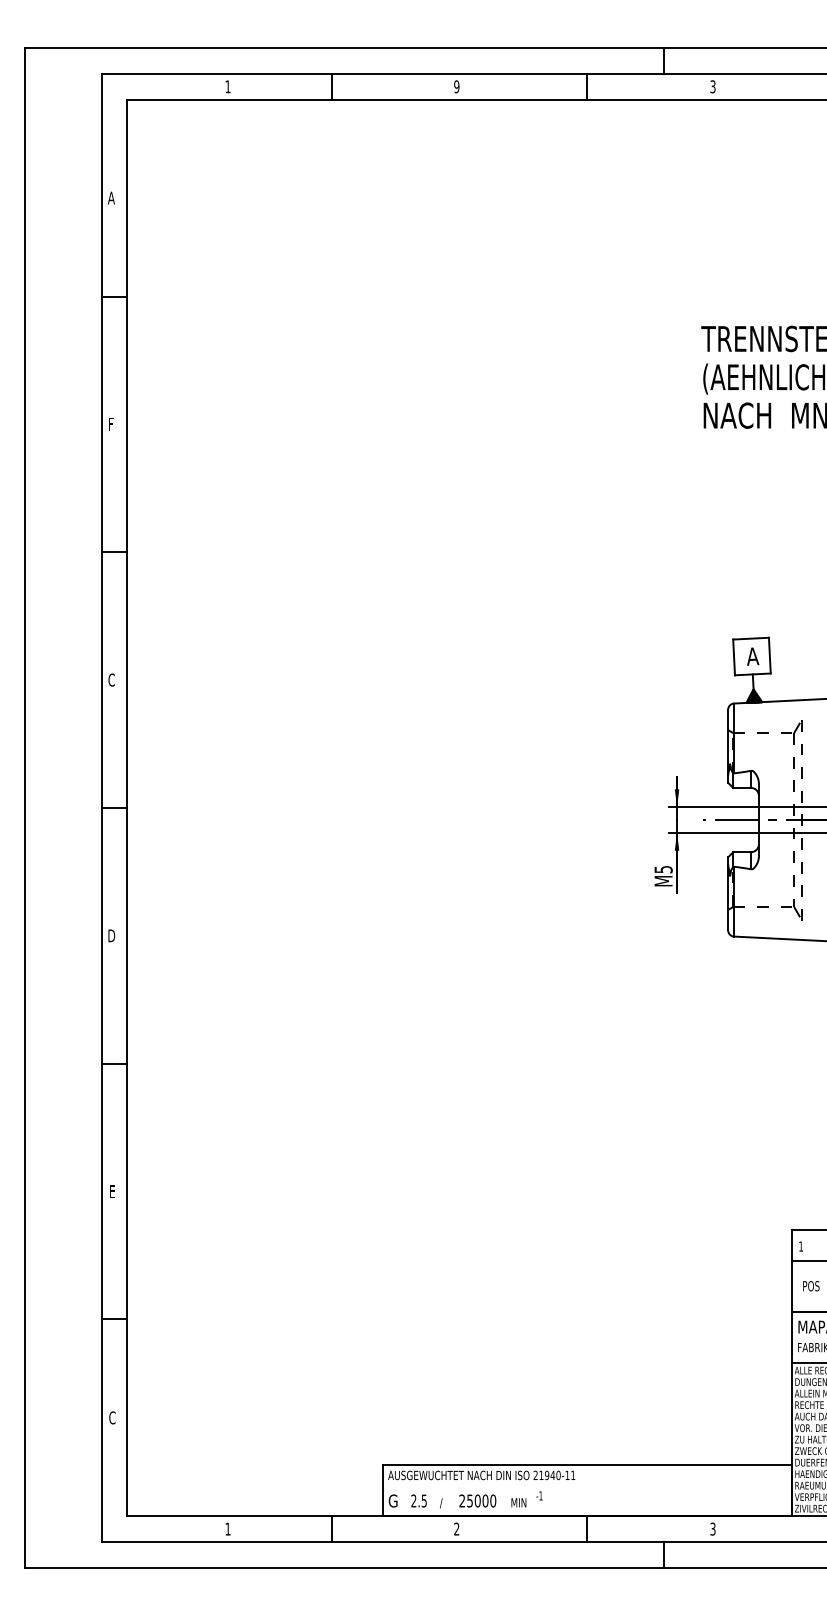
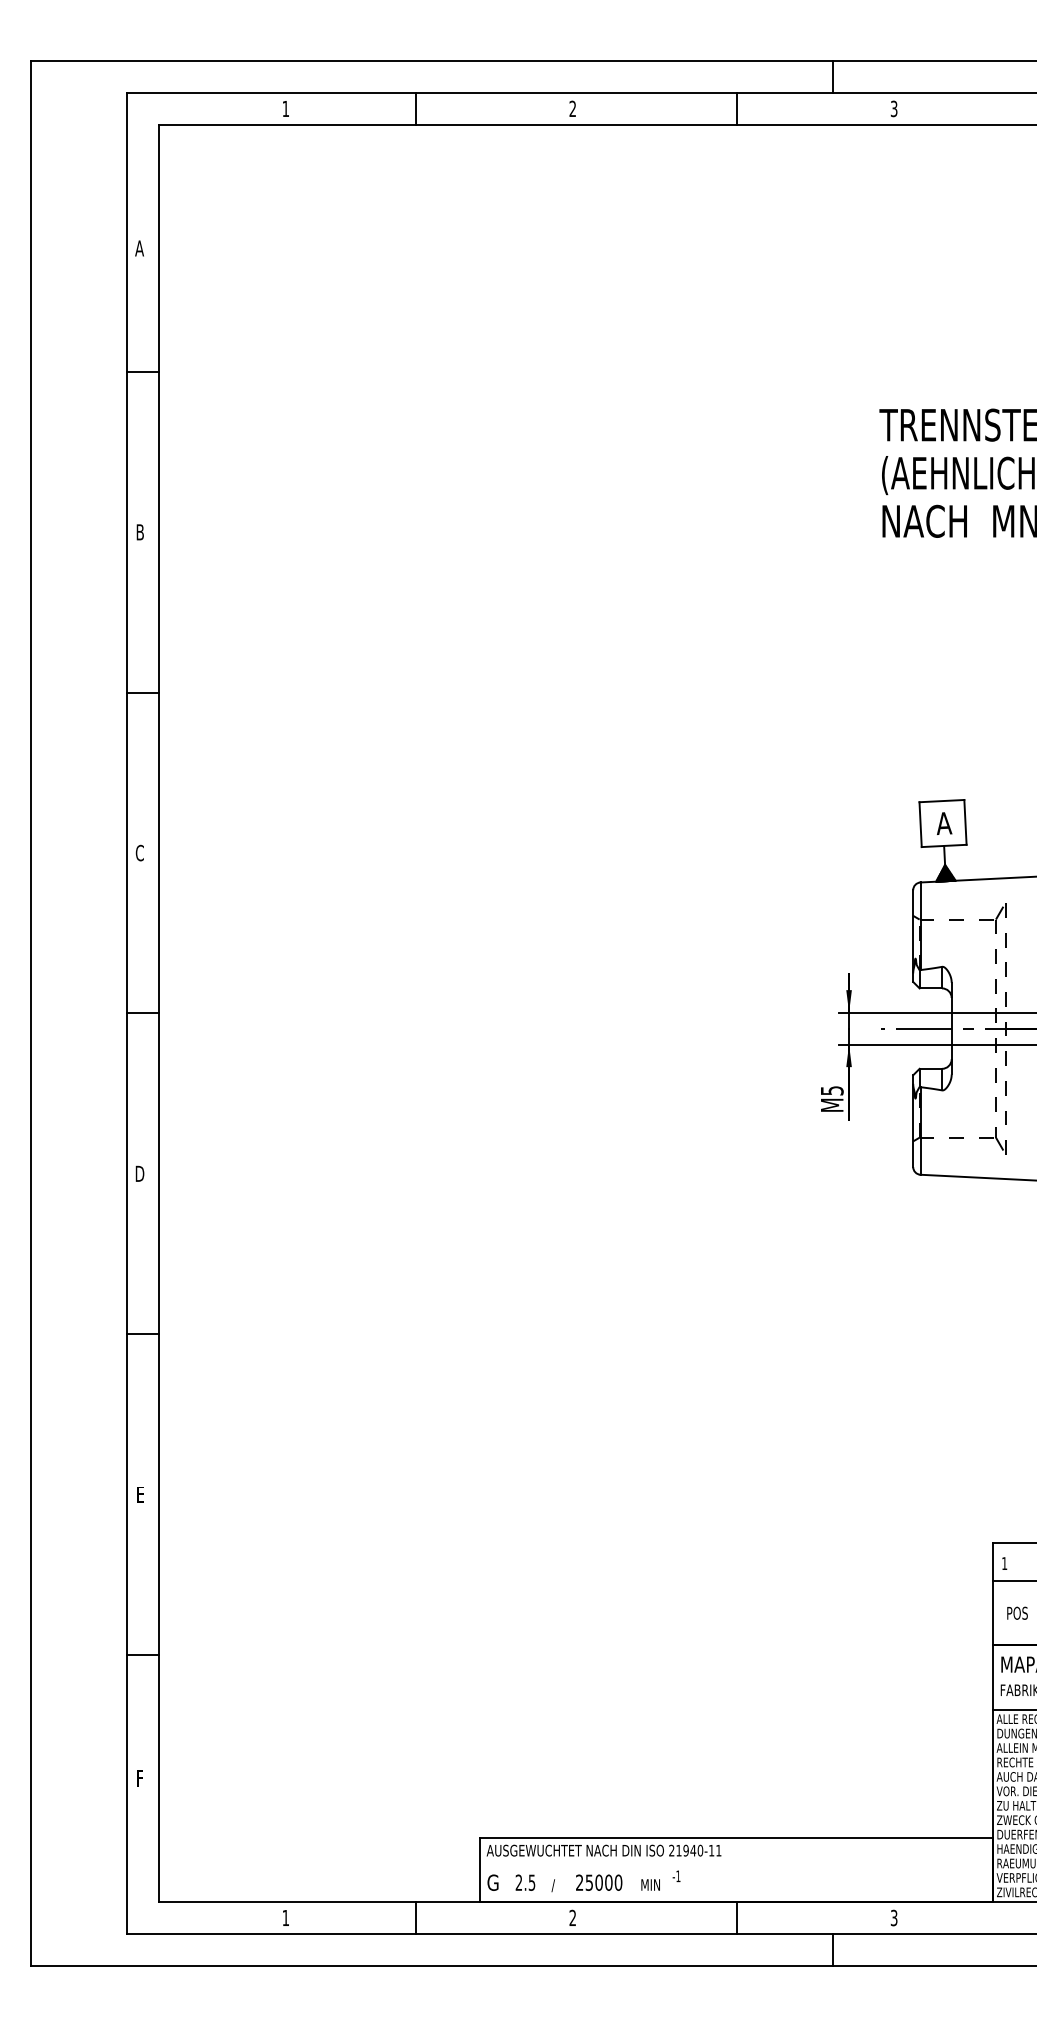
text: (456, 86) -> (572, 108), 9 -> 2
text: (111, 424) -> (139, 532), F -> B
text: (112, 1417) -> (140, 1777), C -> F

